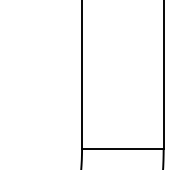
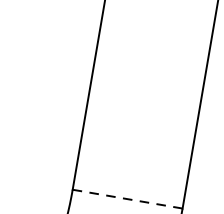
line: (122, 148) -> (127, 198), solid -> dashed

